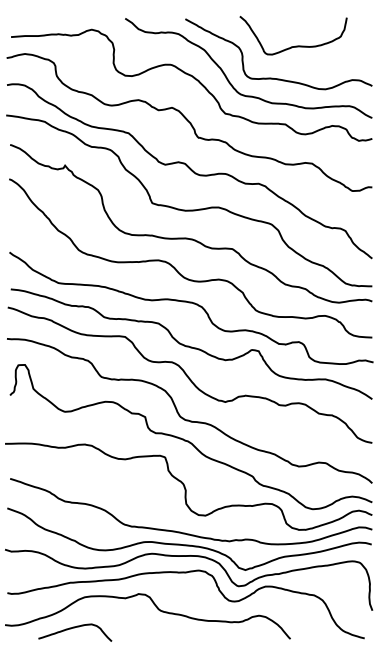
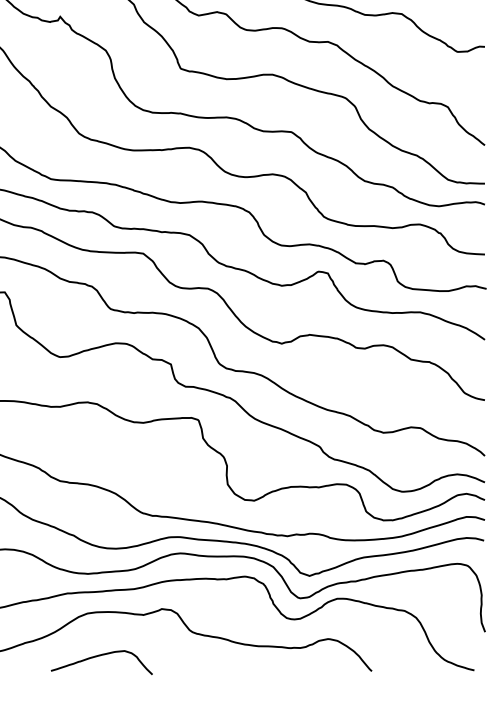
curve: (74, 628) -> (100, 656), moved

